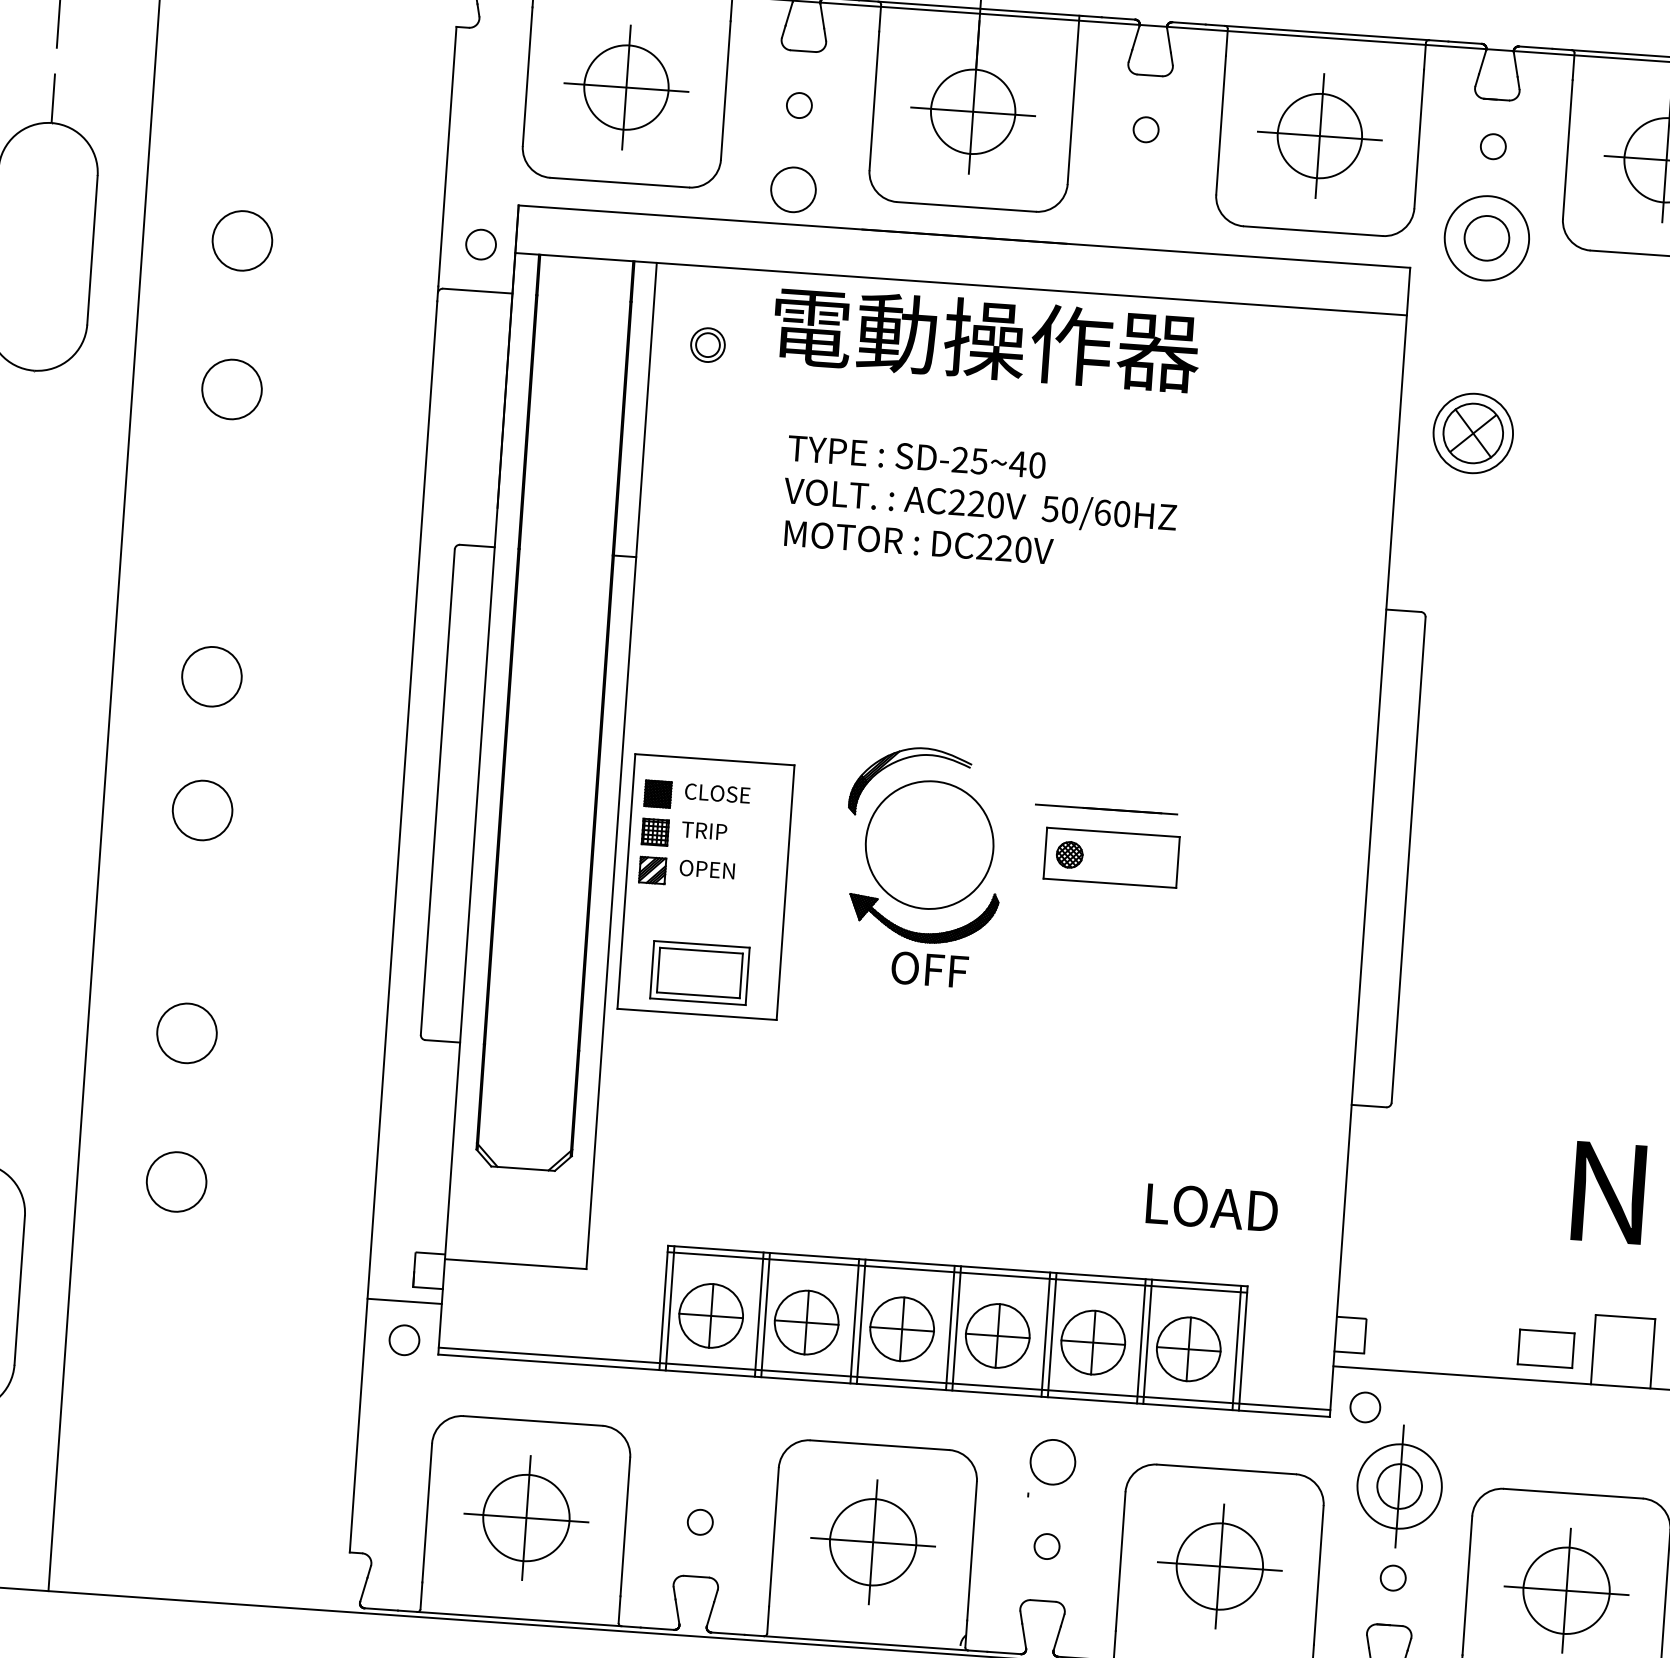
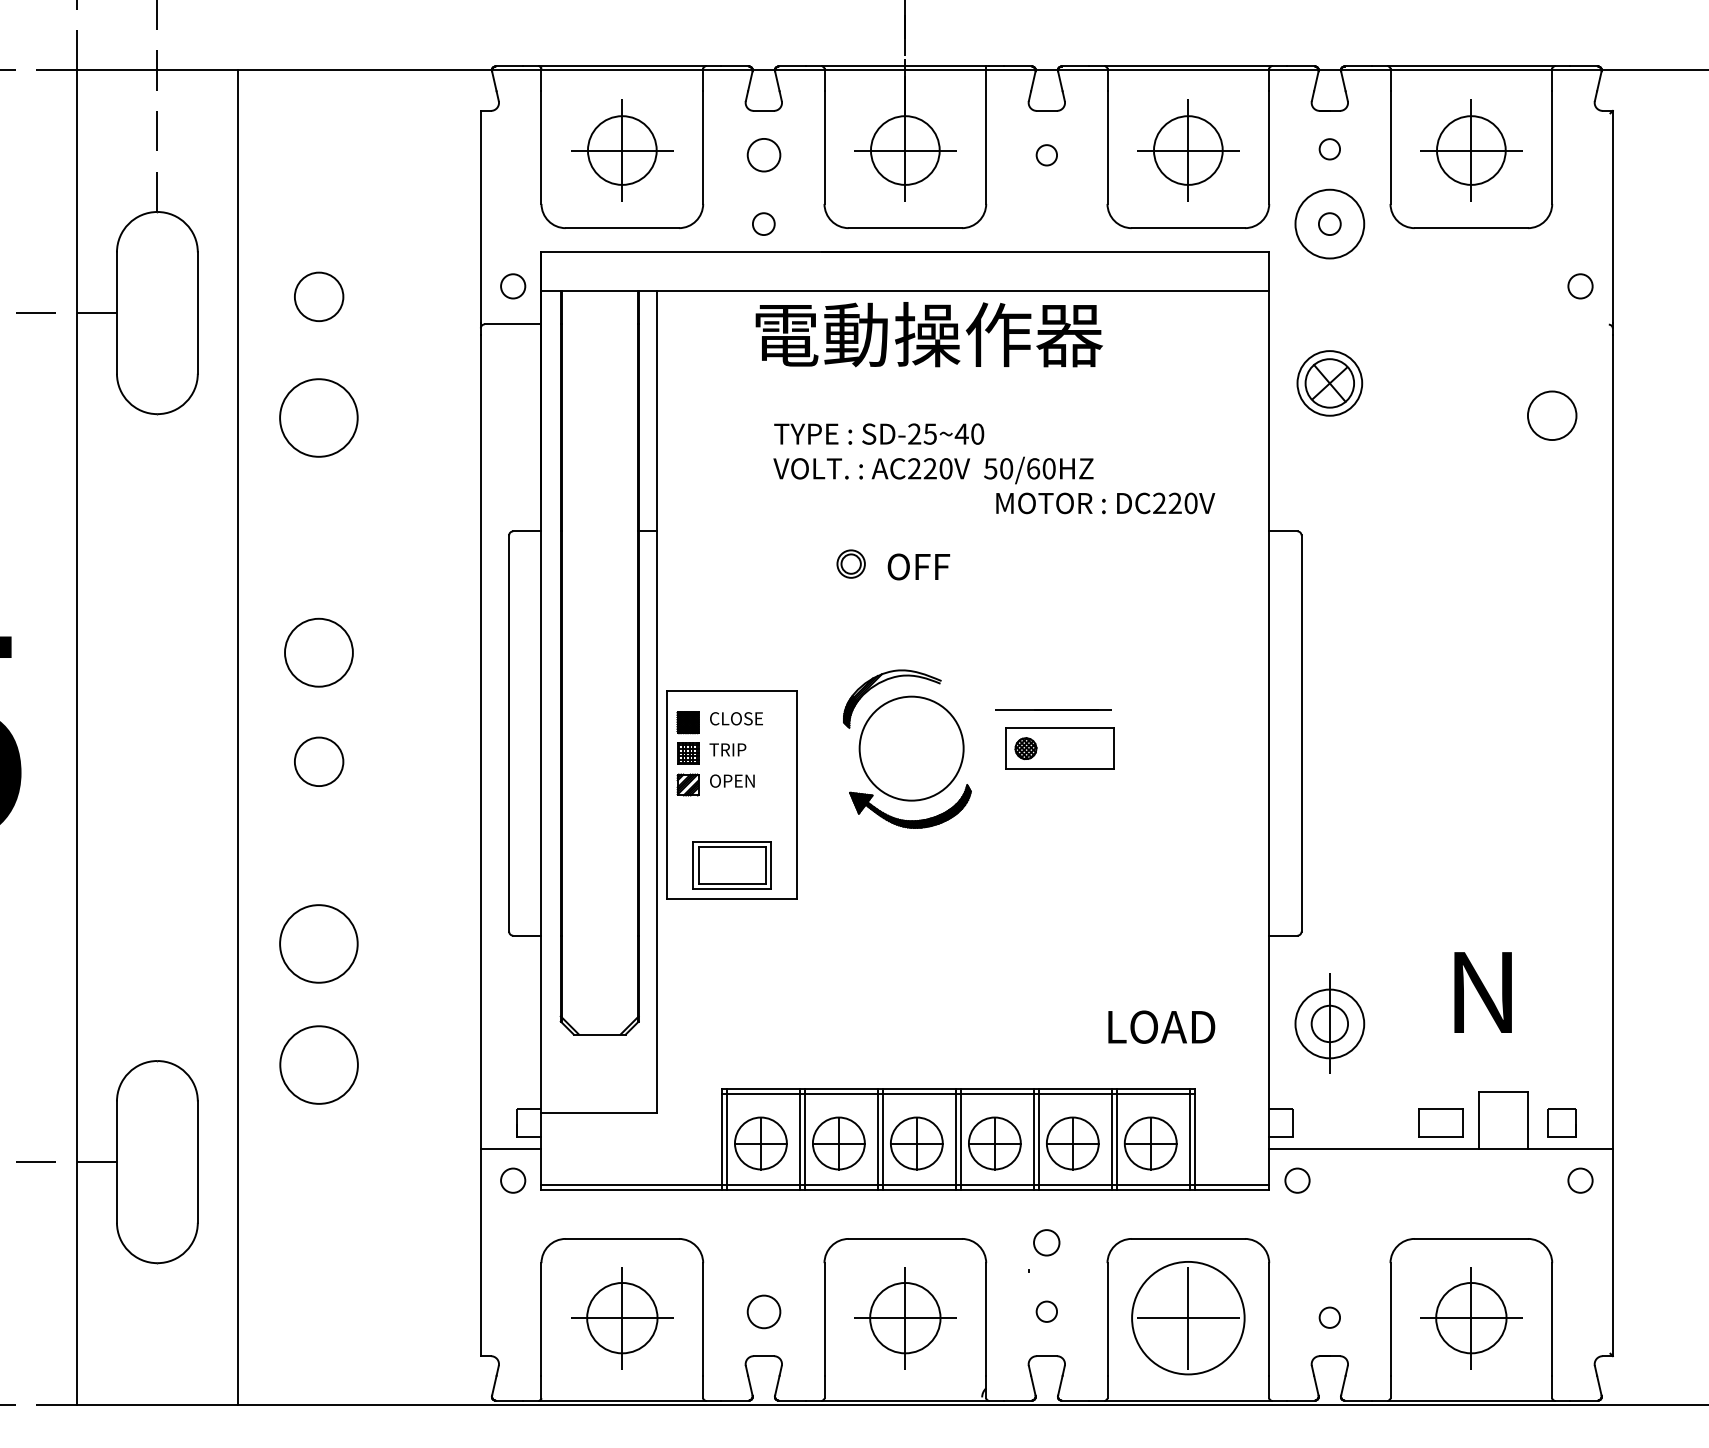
circle: (798, 105) -> (763, 155), size x1.6
circle: (793, 189) -> (763, 223), size x0.6
circle: (1486, 237) -> (1329, 223), size x0.6
part: (707, 344) -> (850, 563), moved
circle: (232, 389) -> (319, 418), size x1.6
text: (918, 542) -> (1105, 503), moved
circle: (212, 676) -> (319, 652), size x1.4
text: (929, 969) -> (918, 566), moved
circle: (187, 1033) -> (319, 943), size x1.6
circle: (175, 1181) -> (318, 1064), size x1.6
circle: (1052, 1461) -> (1046, 1242), size x0.7
part: (1399, 1485) -> (1329, 1023), moved
circle: (699, 1521) -> (763, 1311), size x1.6
circle: (1220, 1565) -> (1188, 1317), size x1.6

